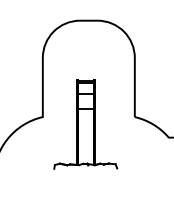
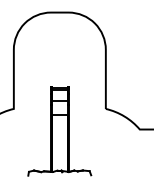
part: (85, 124) -> (59, 131), moved

